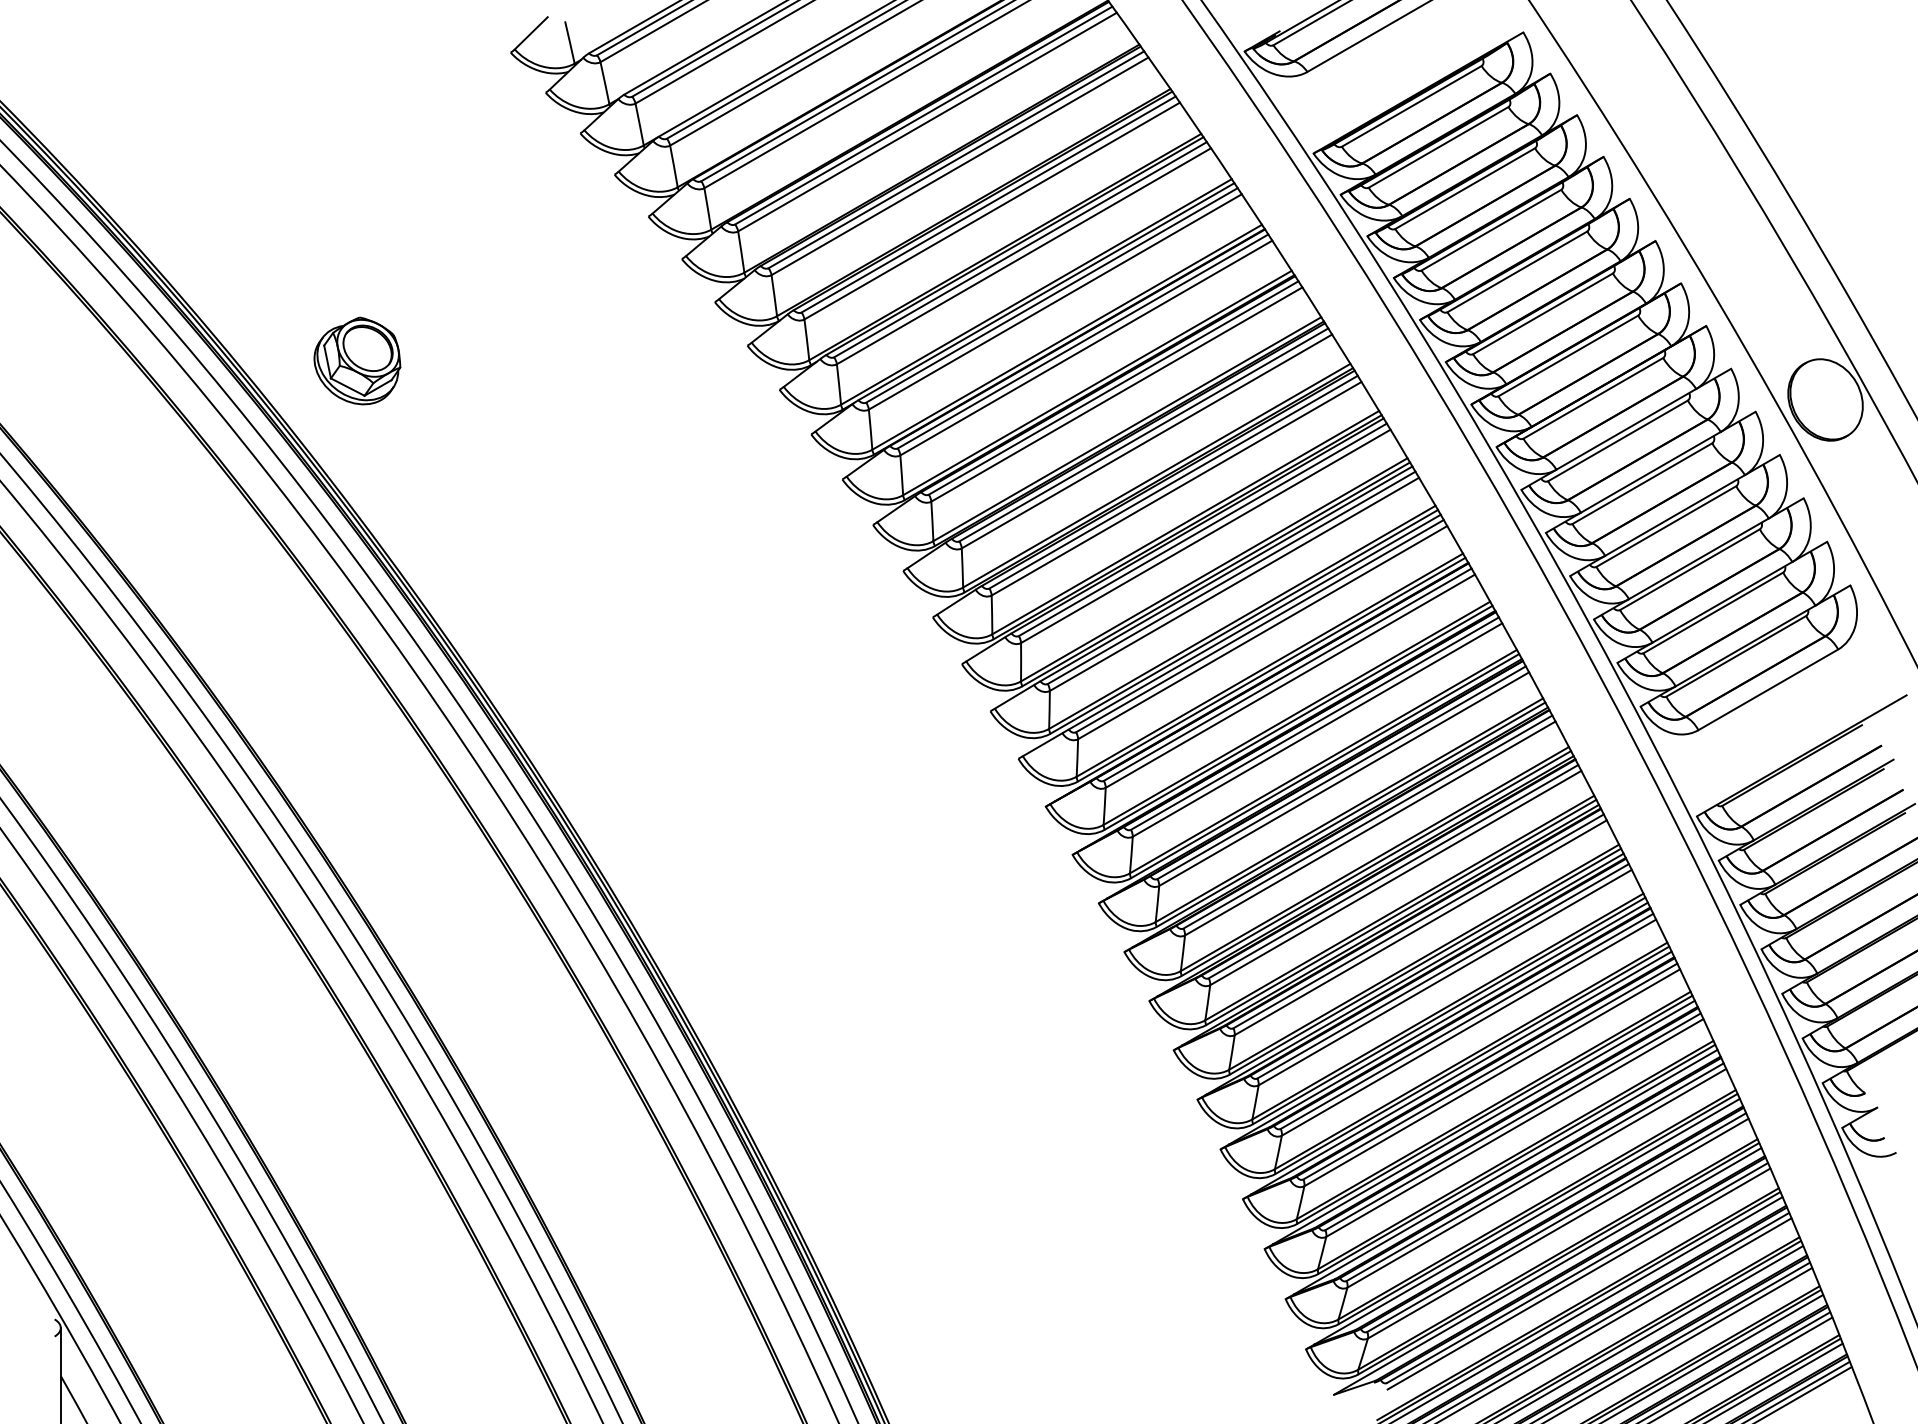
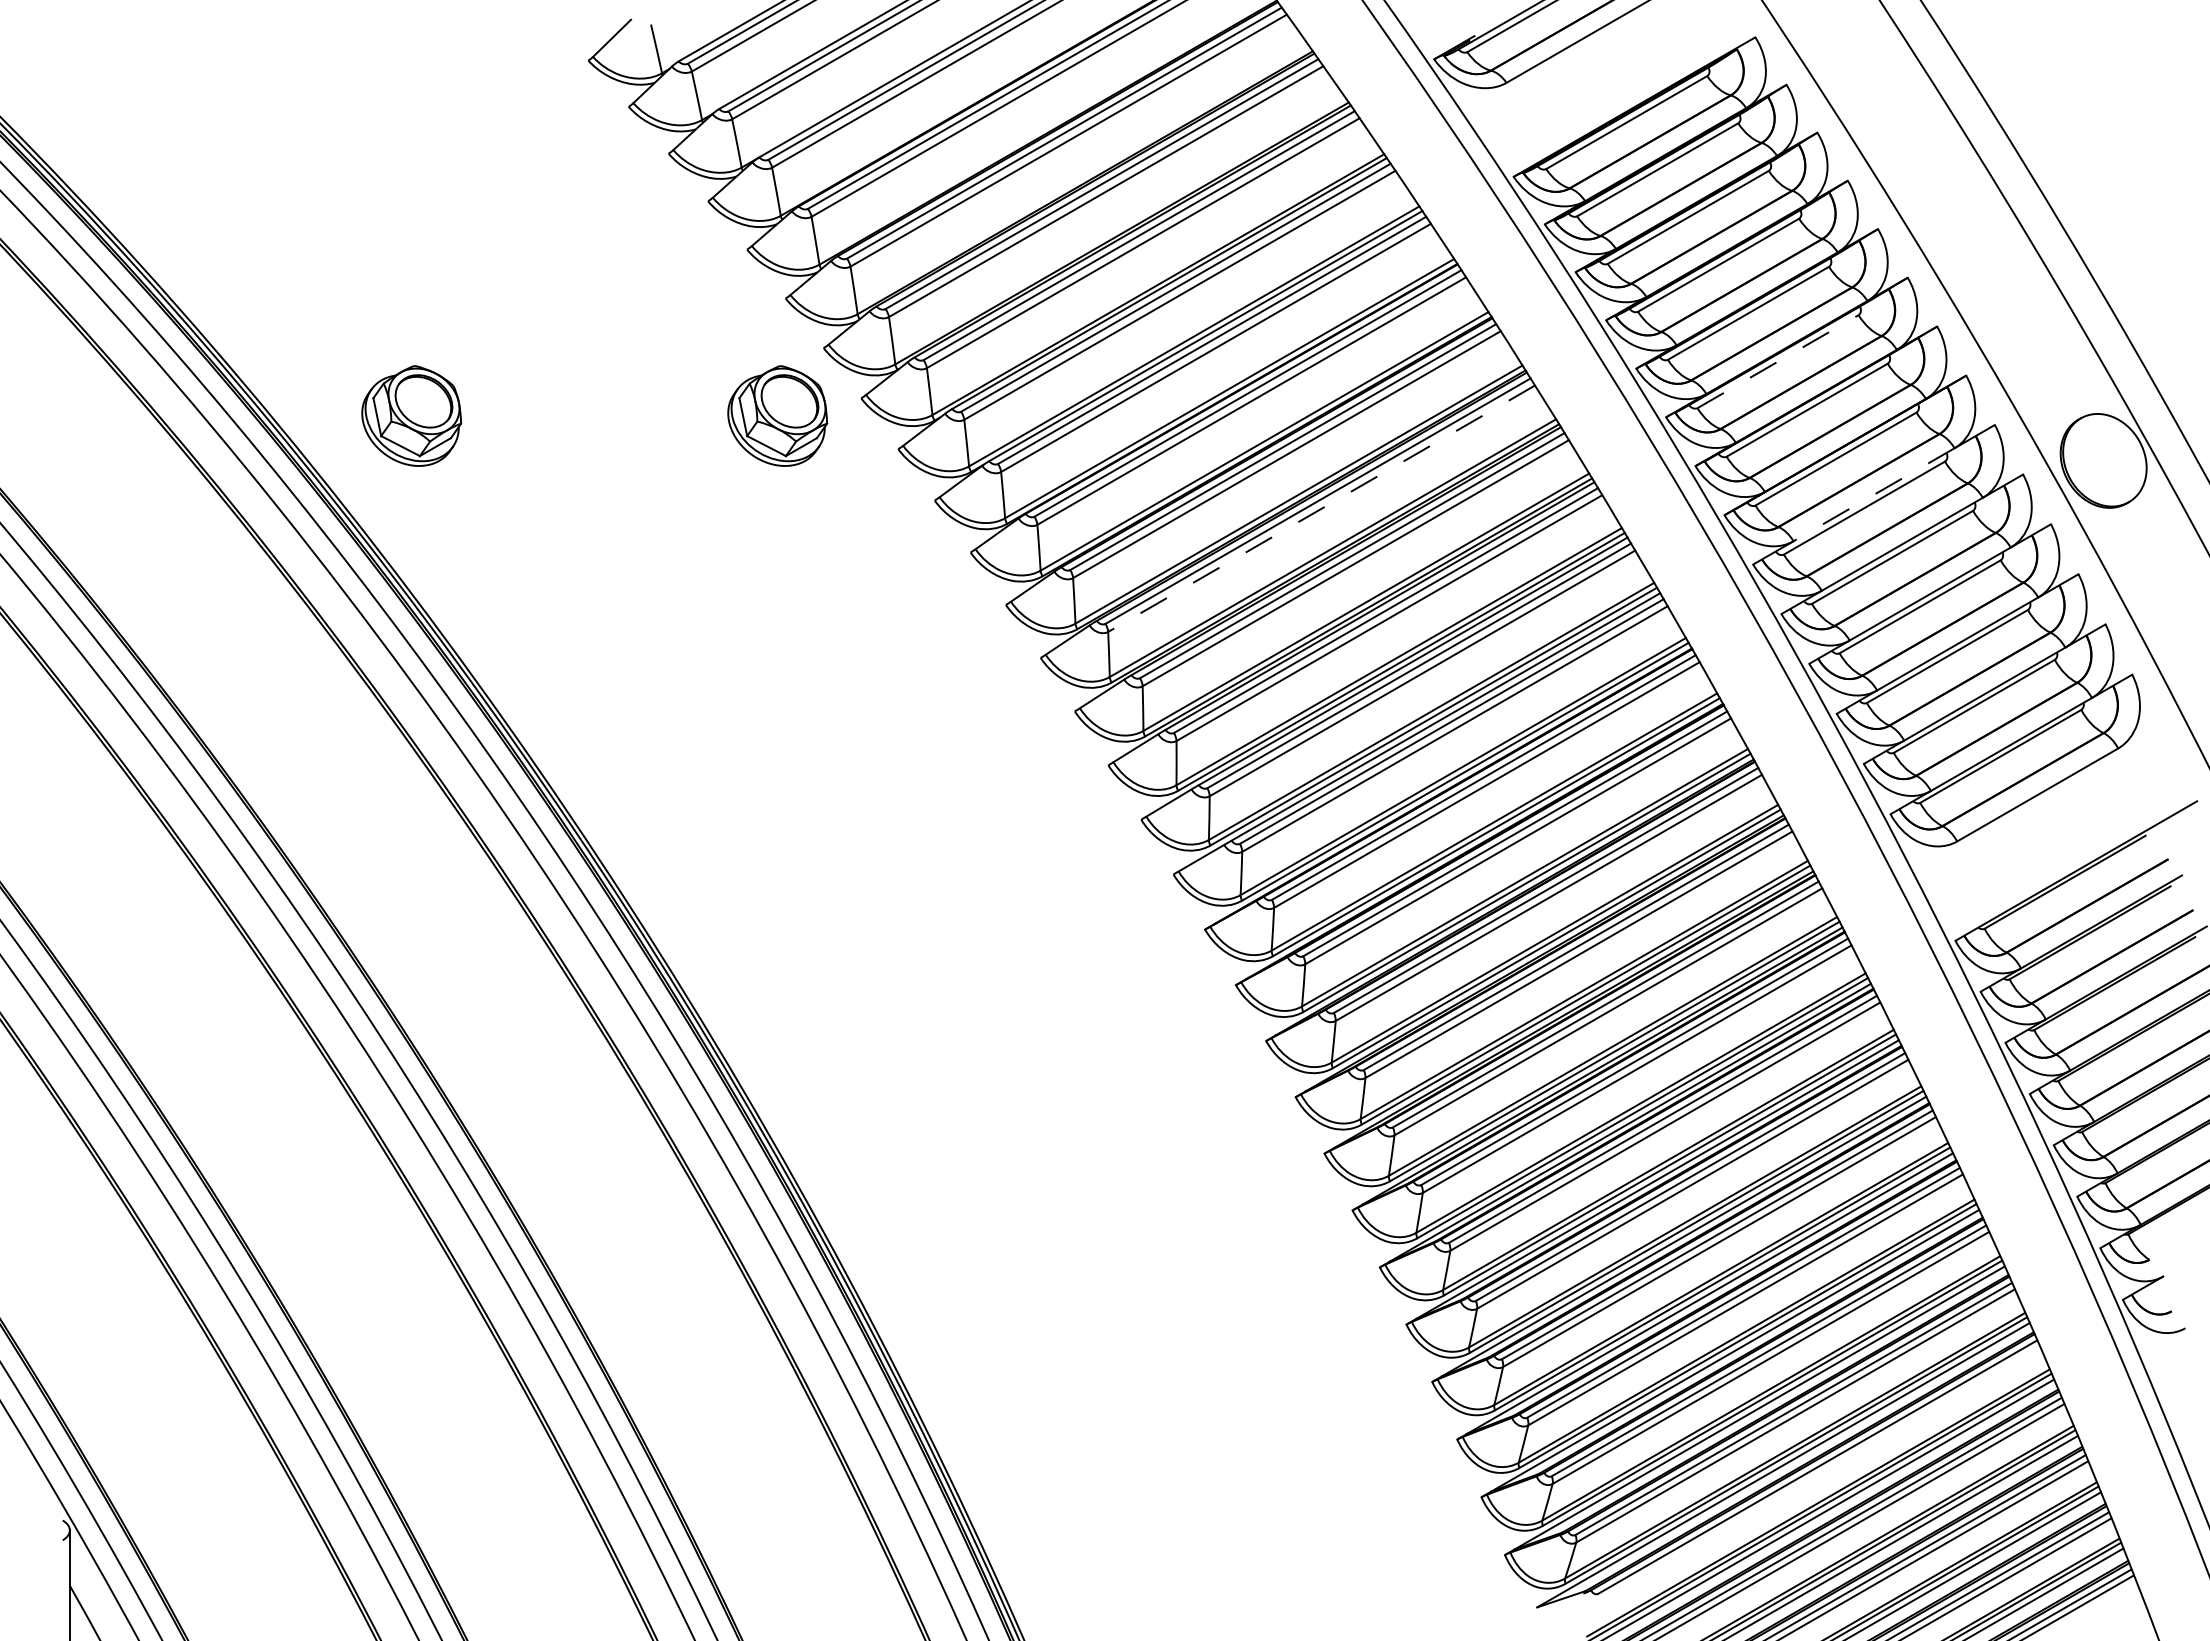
line: (1543, 313) -> (1778, 361), solid -> dashed
part: (674, 360) -> (777, 415), added
line: (1626, 429) -> (1874, 494), solid -> dashed
line: (1146, 441) -> (1321, 508), solid -> dashed
line: (1578, 1278) -> (1819, 1473), removed

